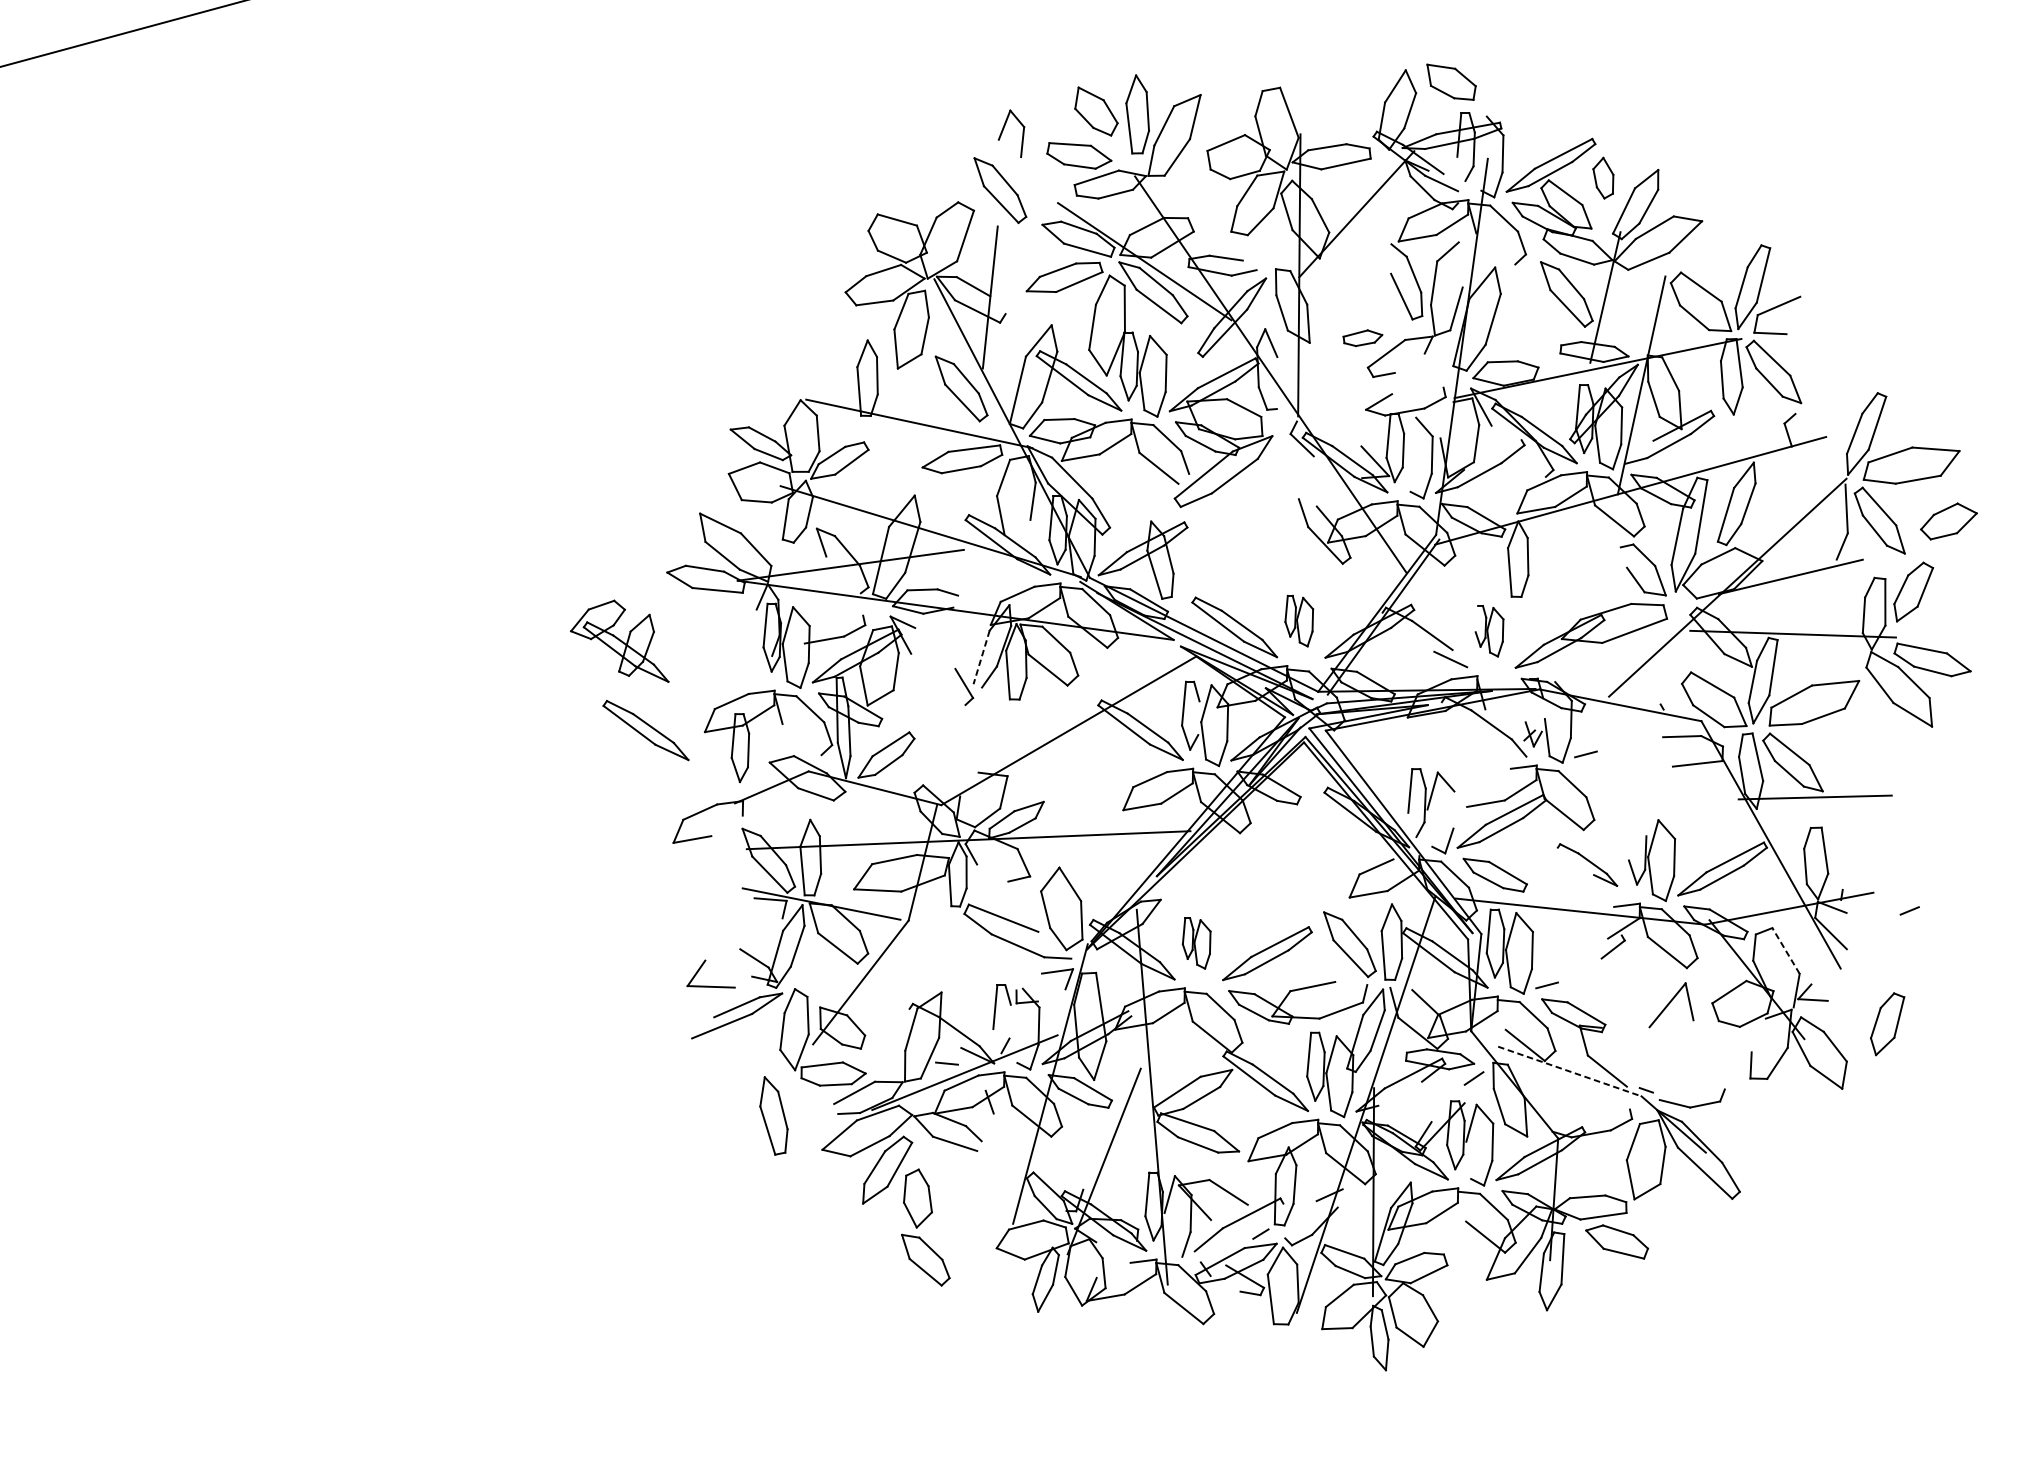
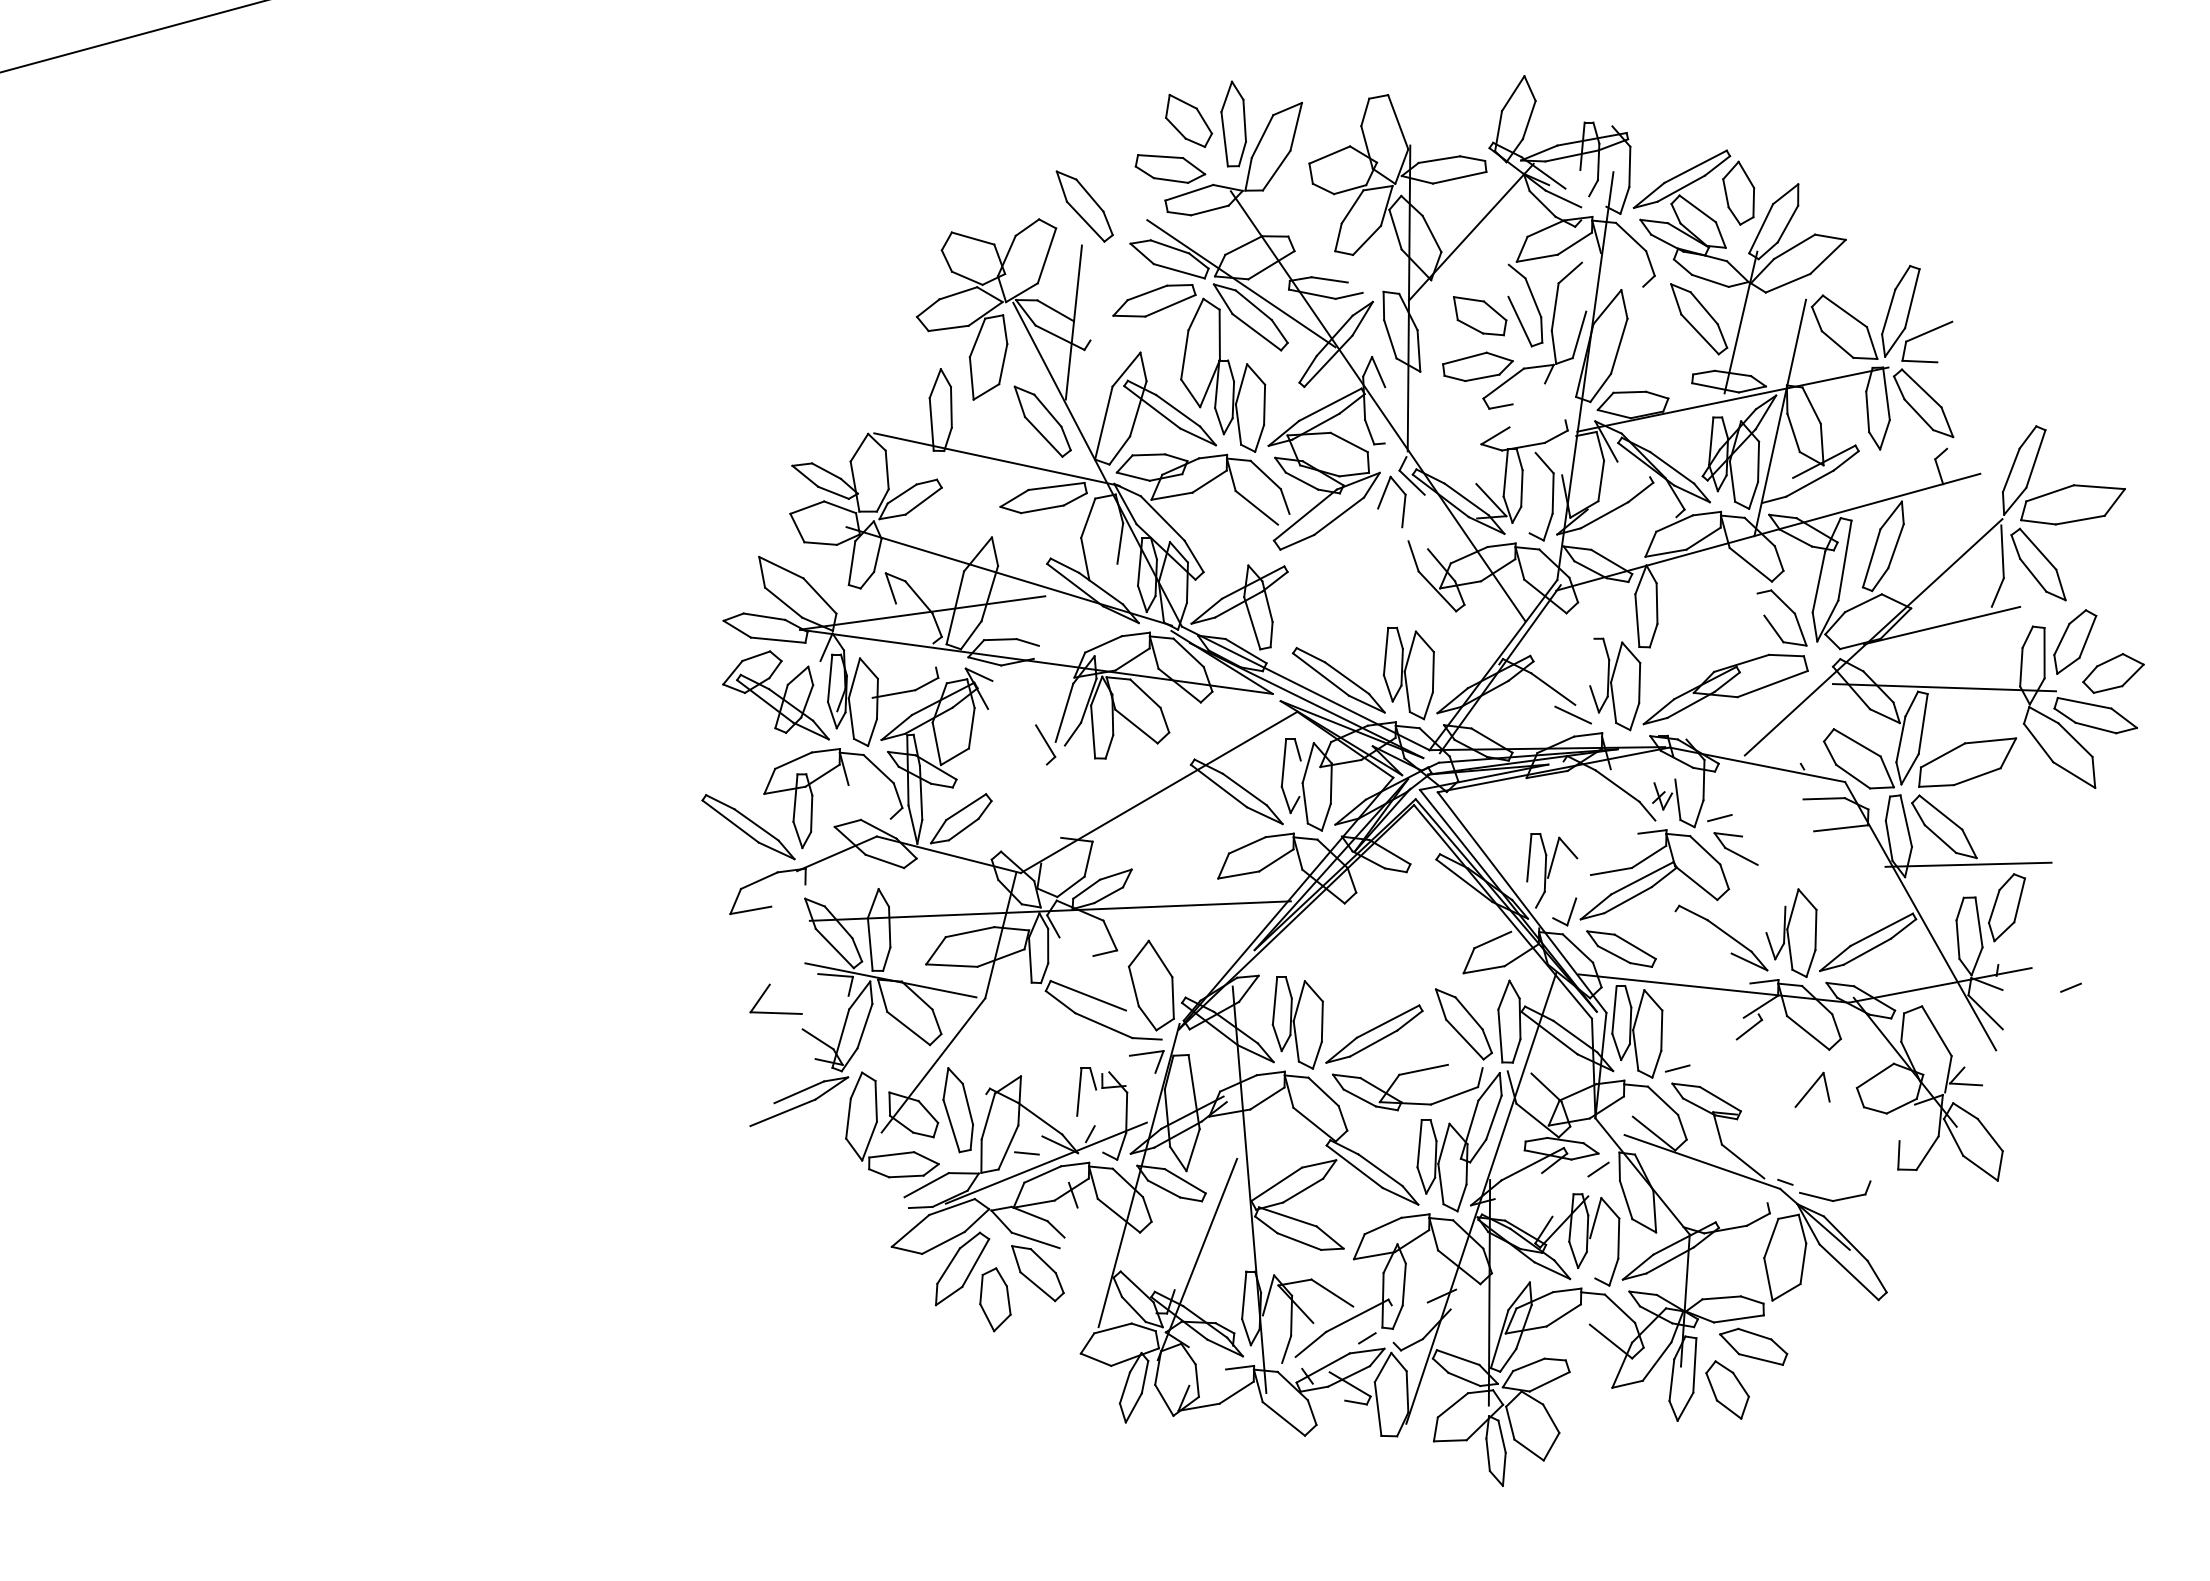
part: (1451, 82) -> (1480, 316), moved
part: (1003, 130) -> (1383, 498), moved
part: (1603, 177) -> (1738, 192), size x1.43
part: (1362, 338) -> (1477, 366), size x1.67
part: (1948, 521) -> (2113, 673), moved
part: (1298, 621) -> (1408, 673), size x1.67
part: (1489, 631) -> (1615, 684), size x1.67
part: (619, 641) -> (775, 695), moved
line: (981, 657) -> (1064, 713), dashed -> solid
part: (646, 730) -> (748, 827), moved
part: (1600, 782) -> (1735, 848), added
part: (1587, 864) -> (1721, 937), size x1.43
part: (1196, 942) -> (1297, 1022), size x1.67
line: (1785, 951) -> (1936, 1031), dashed -> solid
part: (702, 966) -> (766, 991), moved
part: (1671, 1004) -> (1812, 1089), size x0.71
part: (1887, 1024) -> (2006, 907), moved
line: (1569, 1072) -> (1702, 1162), dashed -> solid
part: (773, 1116) -> (957, 1110), moved
part: (925, 1260) -> (1037, 1273), moved
part: (1593, 1281) -> (1727, 1389), added

